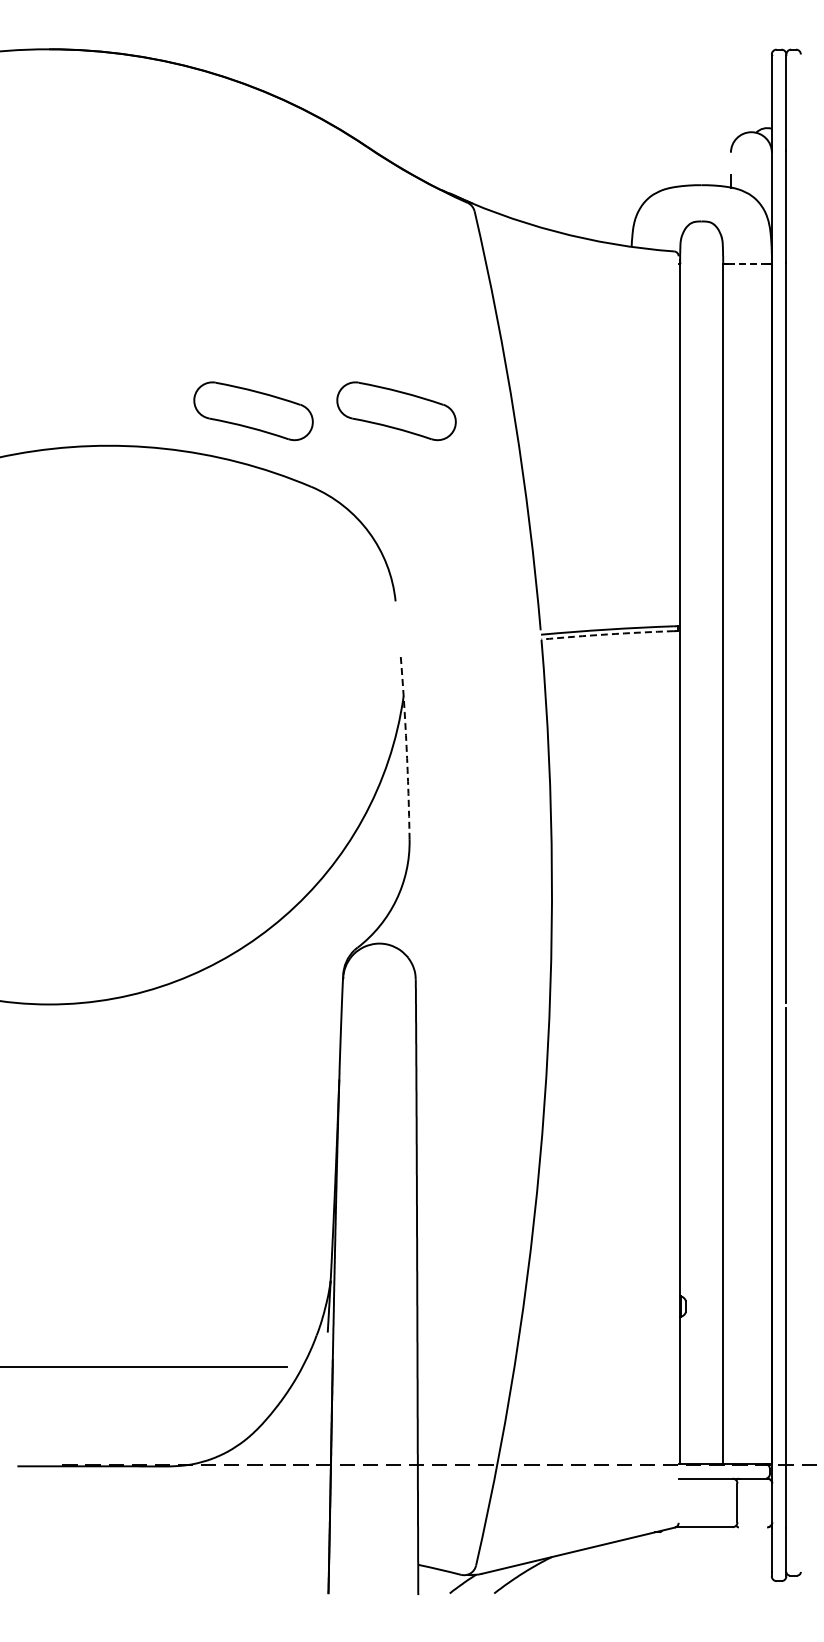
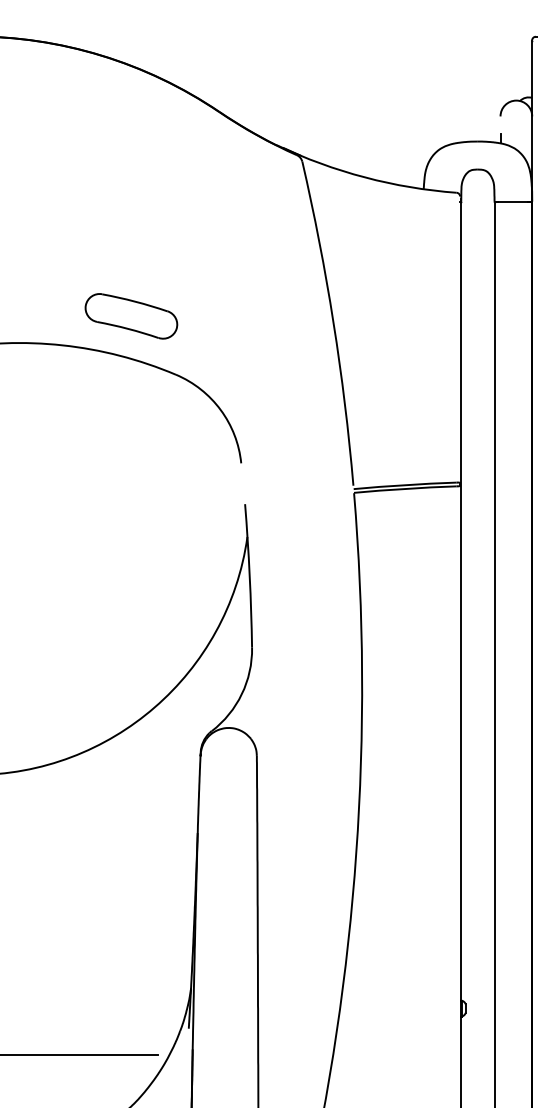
line: (748, 263) -> (514, 202), dashed -> solid
part: (396, 411) -> (241, 316), removed
arc: (607, 634) -> (405, 488), dashed -> solid
arc: (406, 746) -> (249, 575), dashed -> solid

